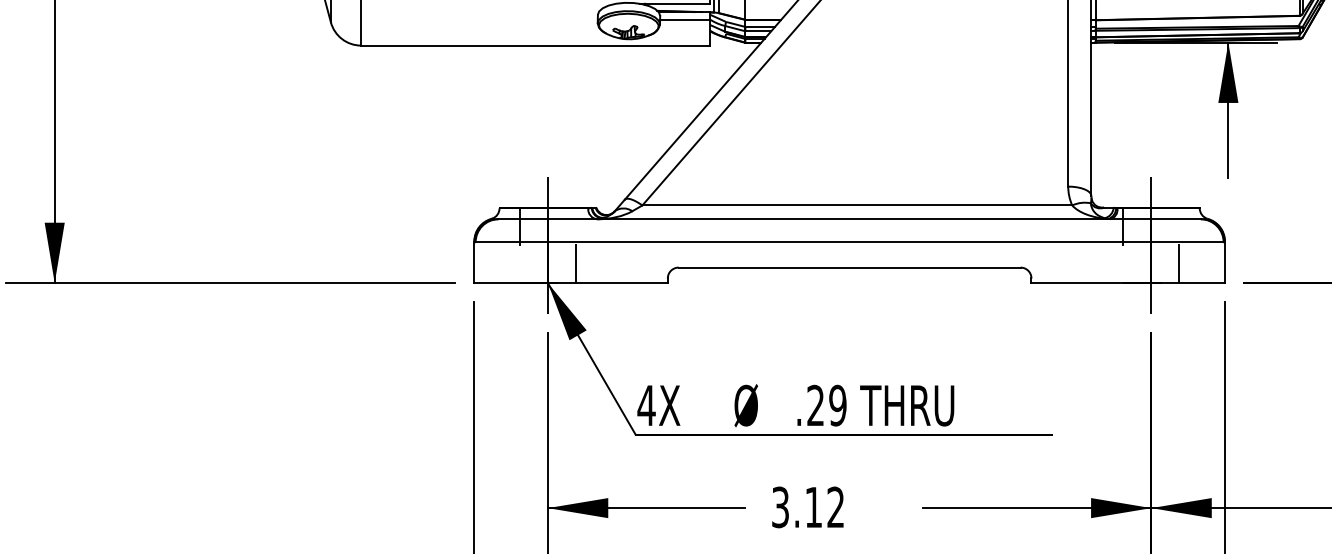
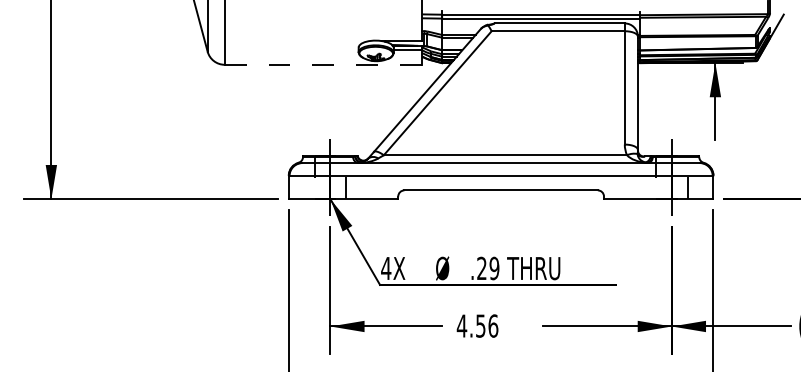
line: (535, 45) -> (323, 64), solid -> dashed
text: (807, 506) -> (477, 325), 3.12 -> 4.56

